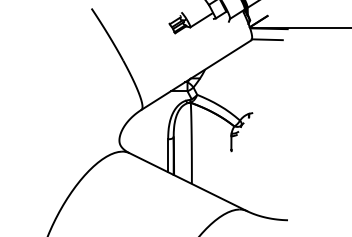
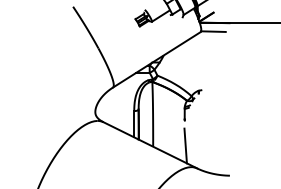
line: (232, 182) -> (185, 145), added

